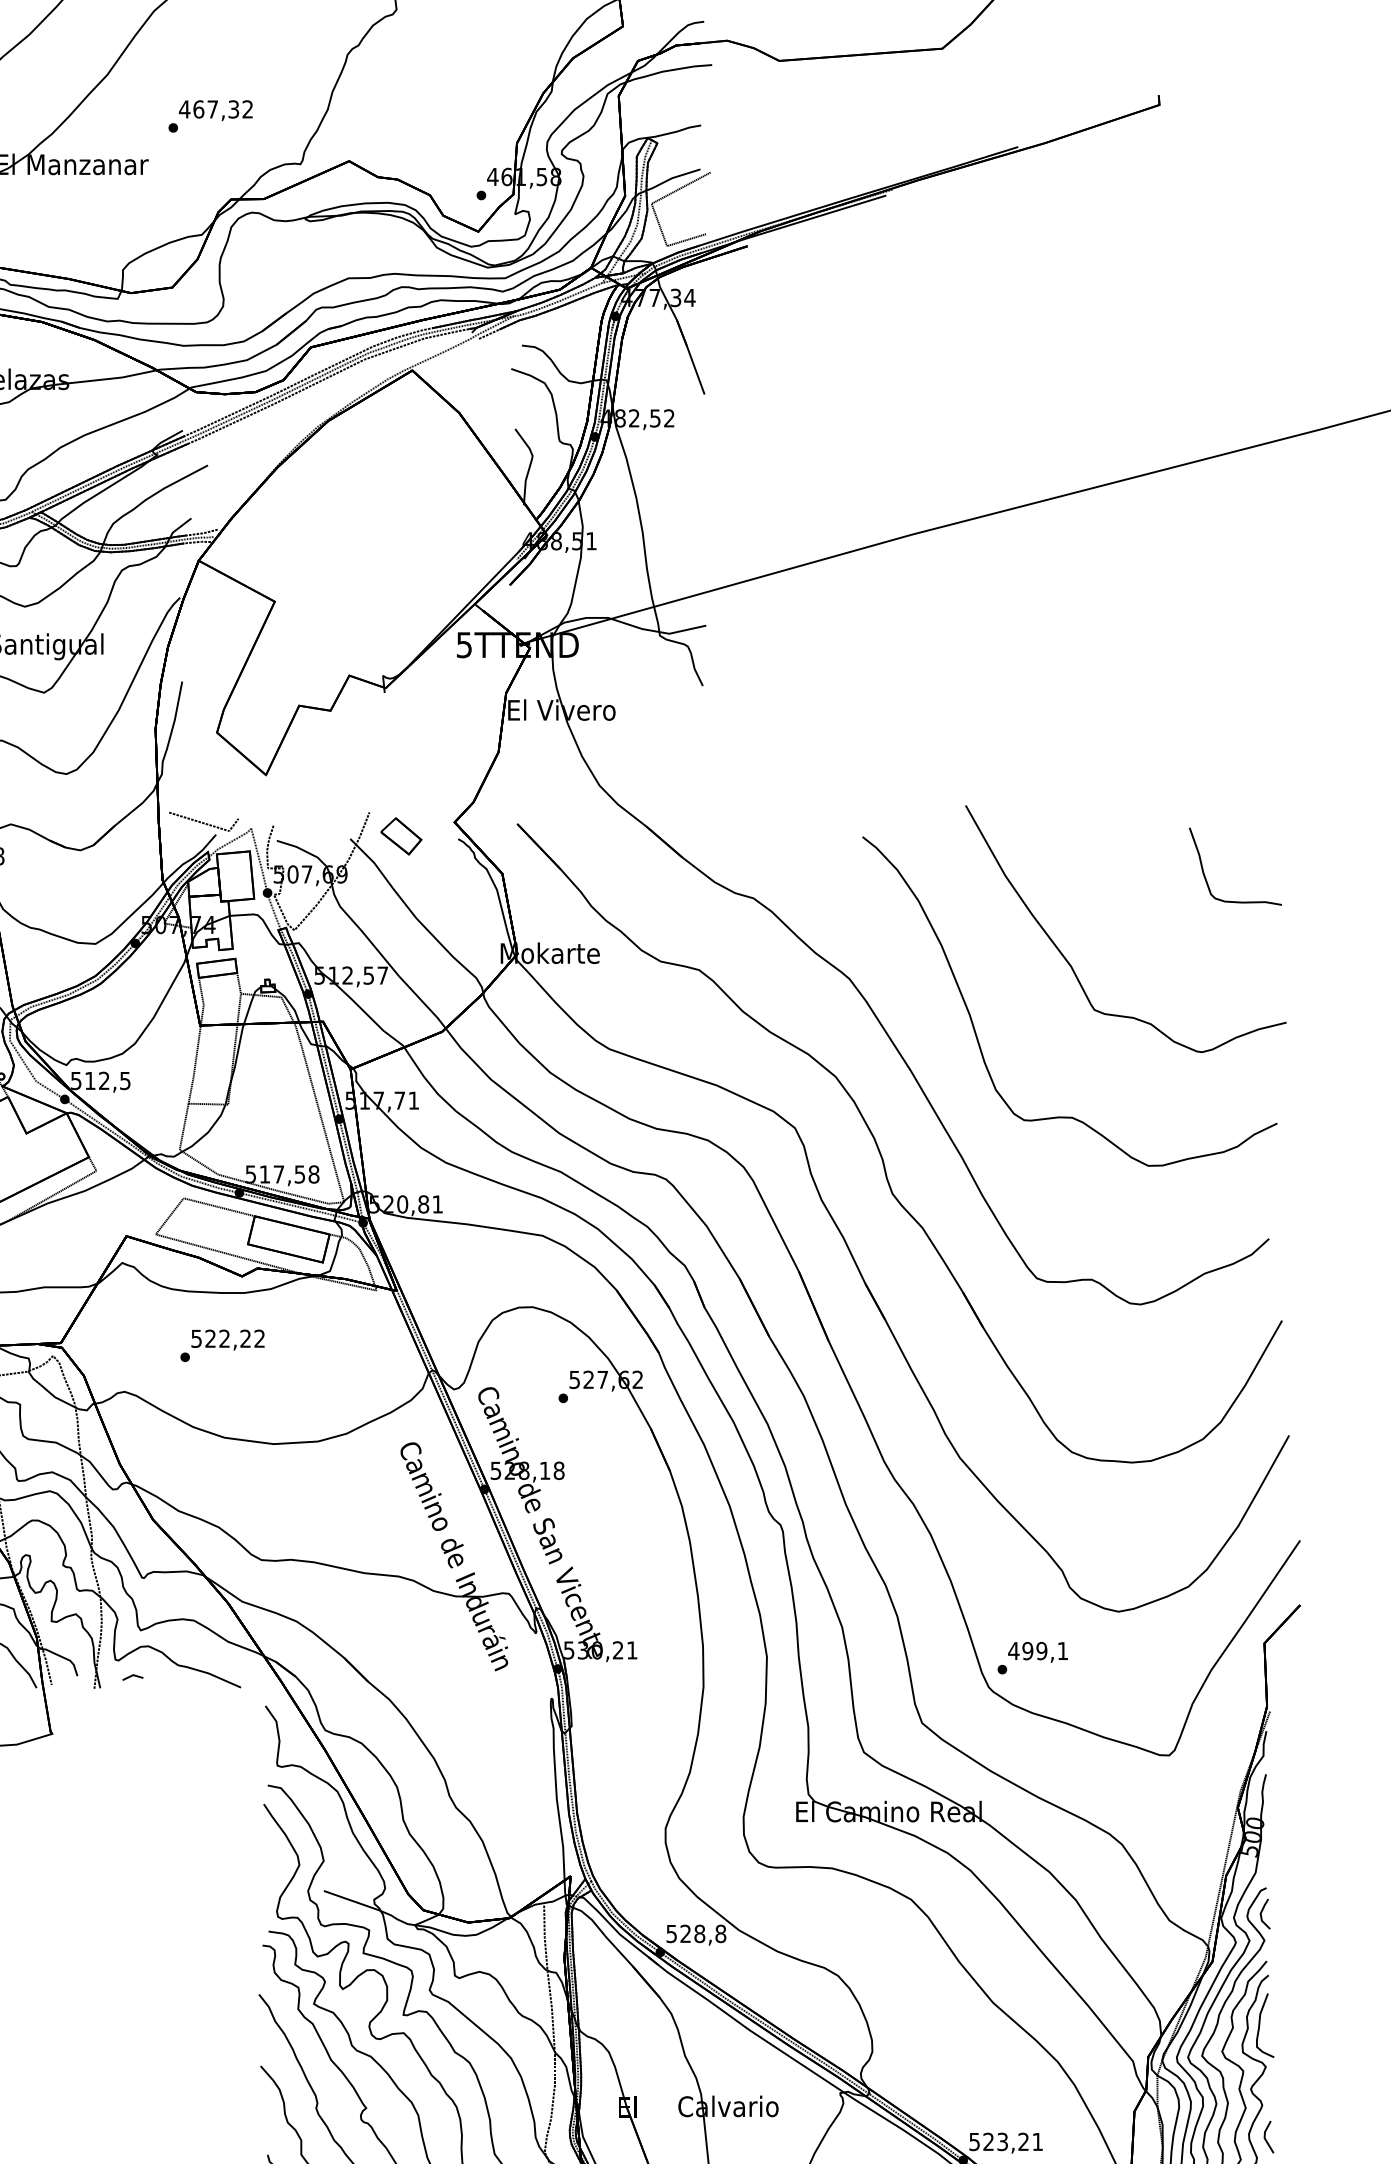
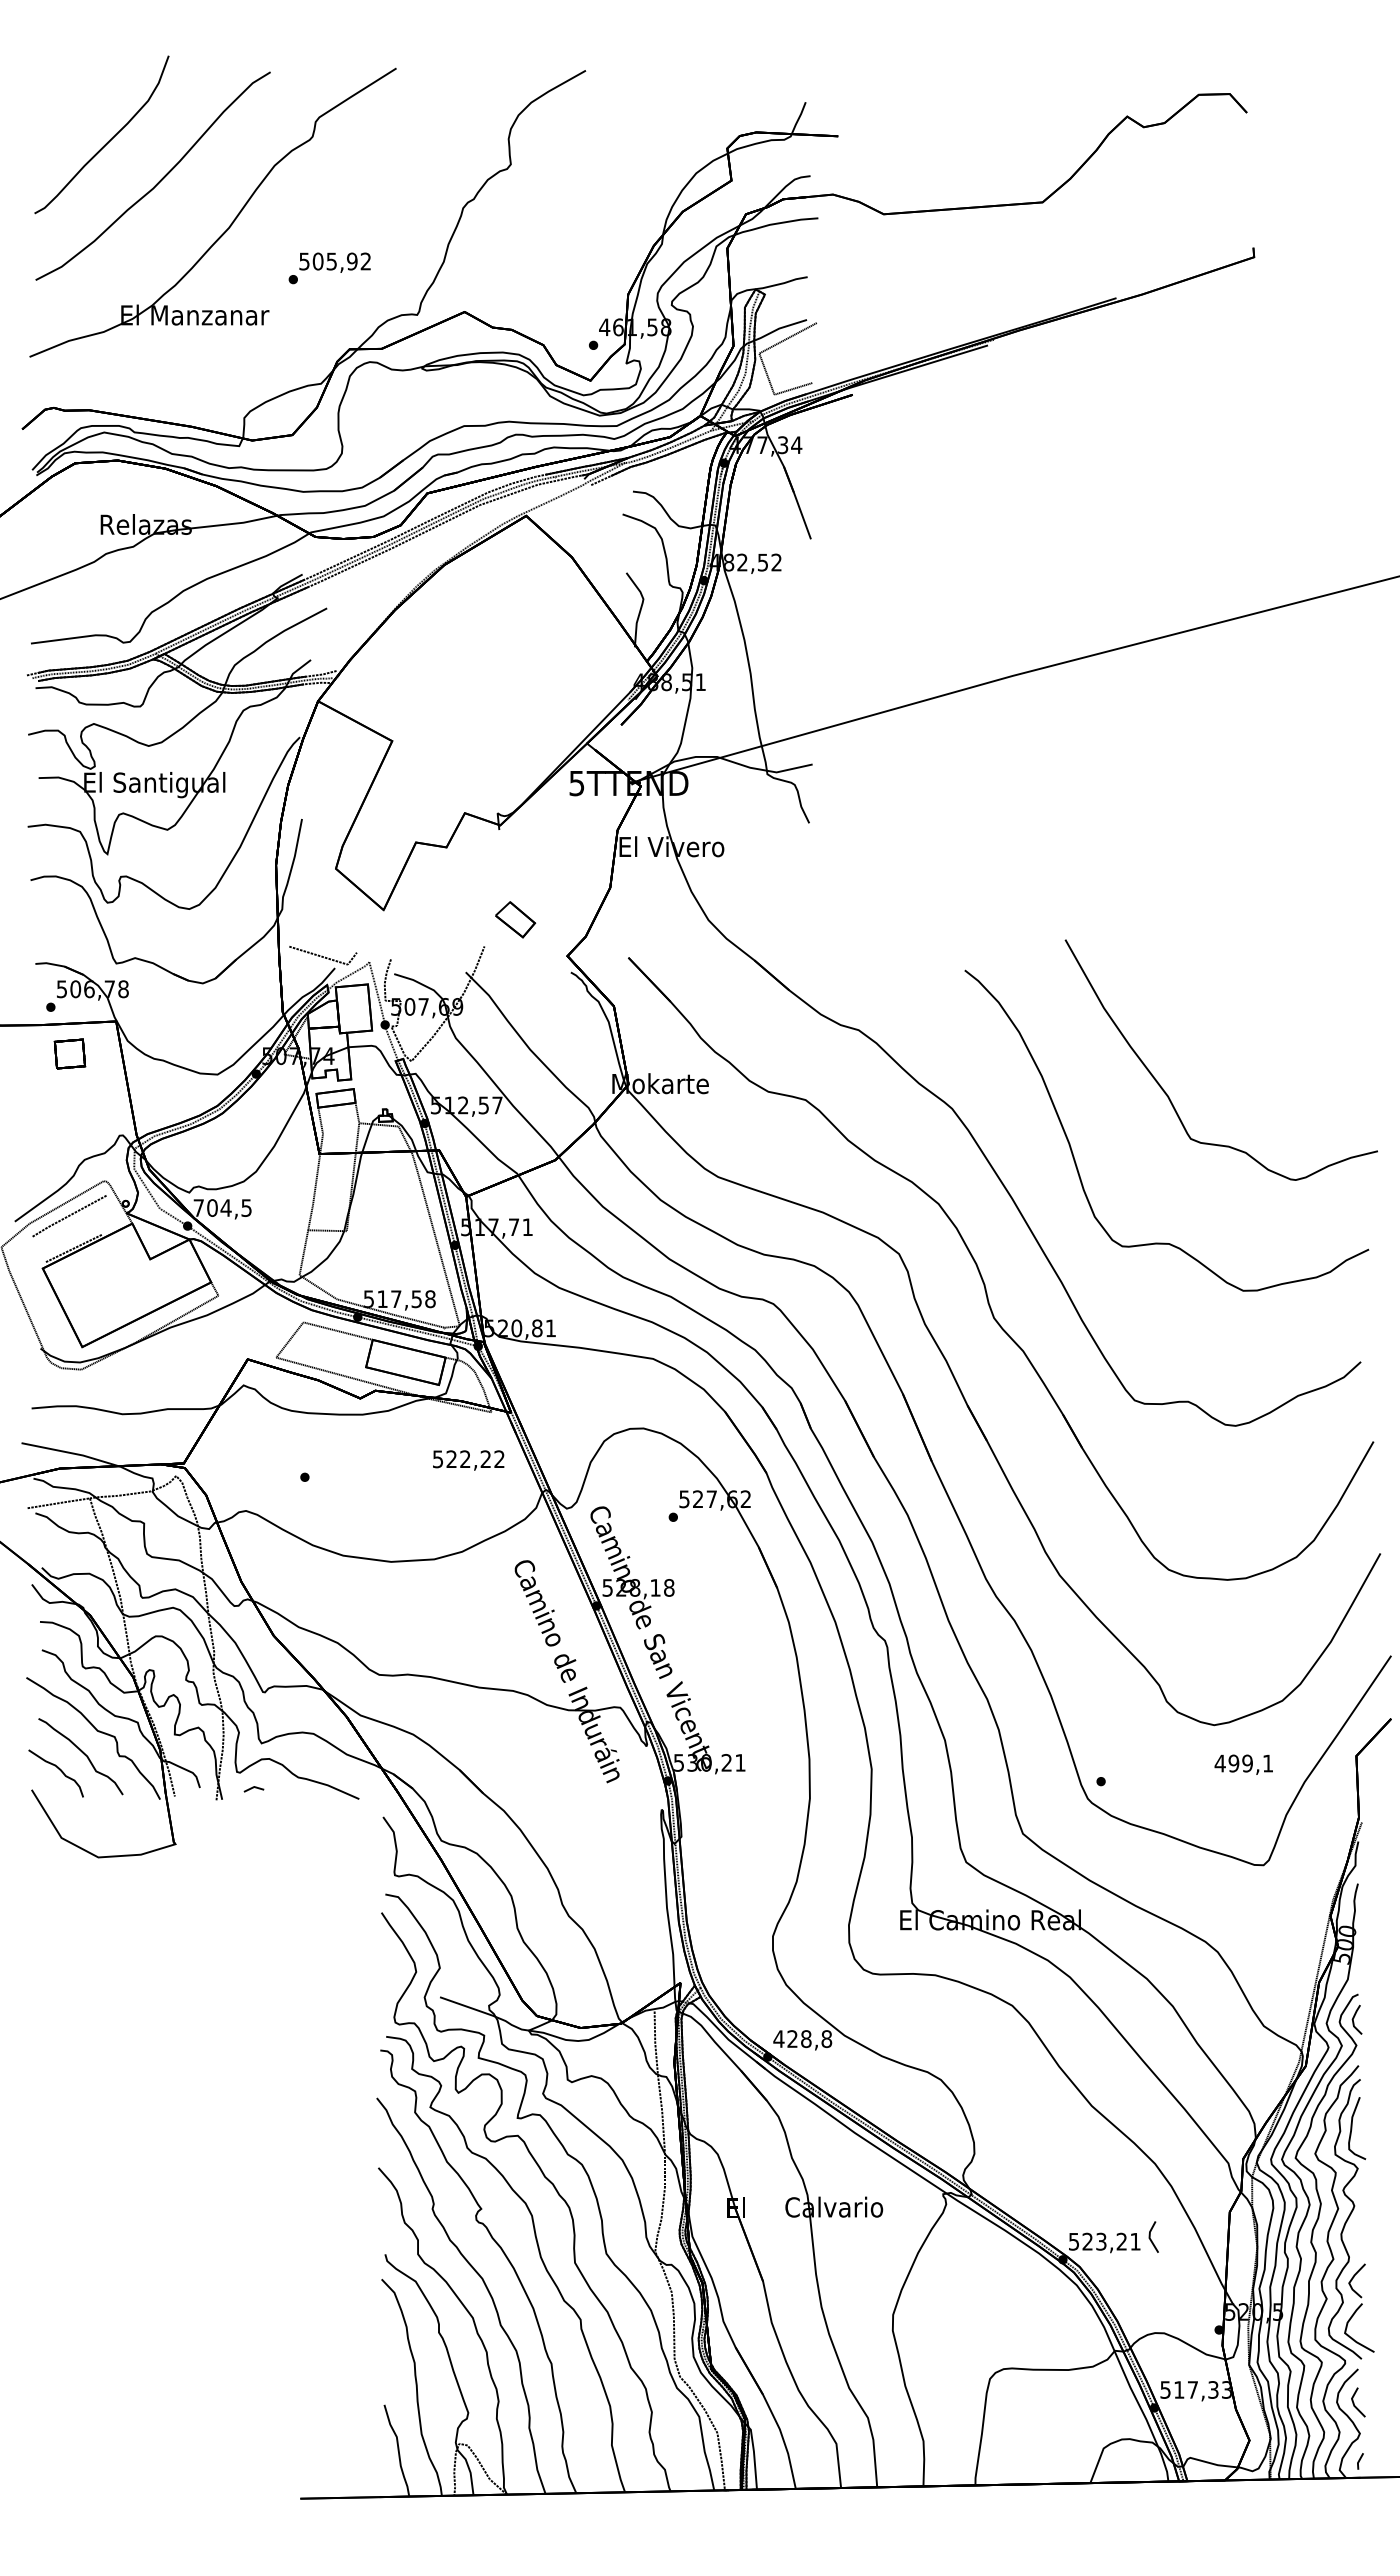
text: (208, 109) -> (327, 261), 467,32 -> 505,92
part: (401, 836) -> (515, 919), moved
curve: (1206, 877) -> (1299, 1009), removed
text: (90, 1080) -> (212, 1207), 512,5 -> 704,5
text: (227, 1340) -> (468, 1460), moved
text: (1037, 1652) -> (1243, 1764), moved
text: (671, 1934) -> (778, 2039), 528,8 -> 428,8
line: (1265, 2136) -> (1150, 2236), moved

